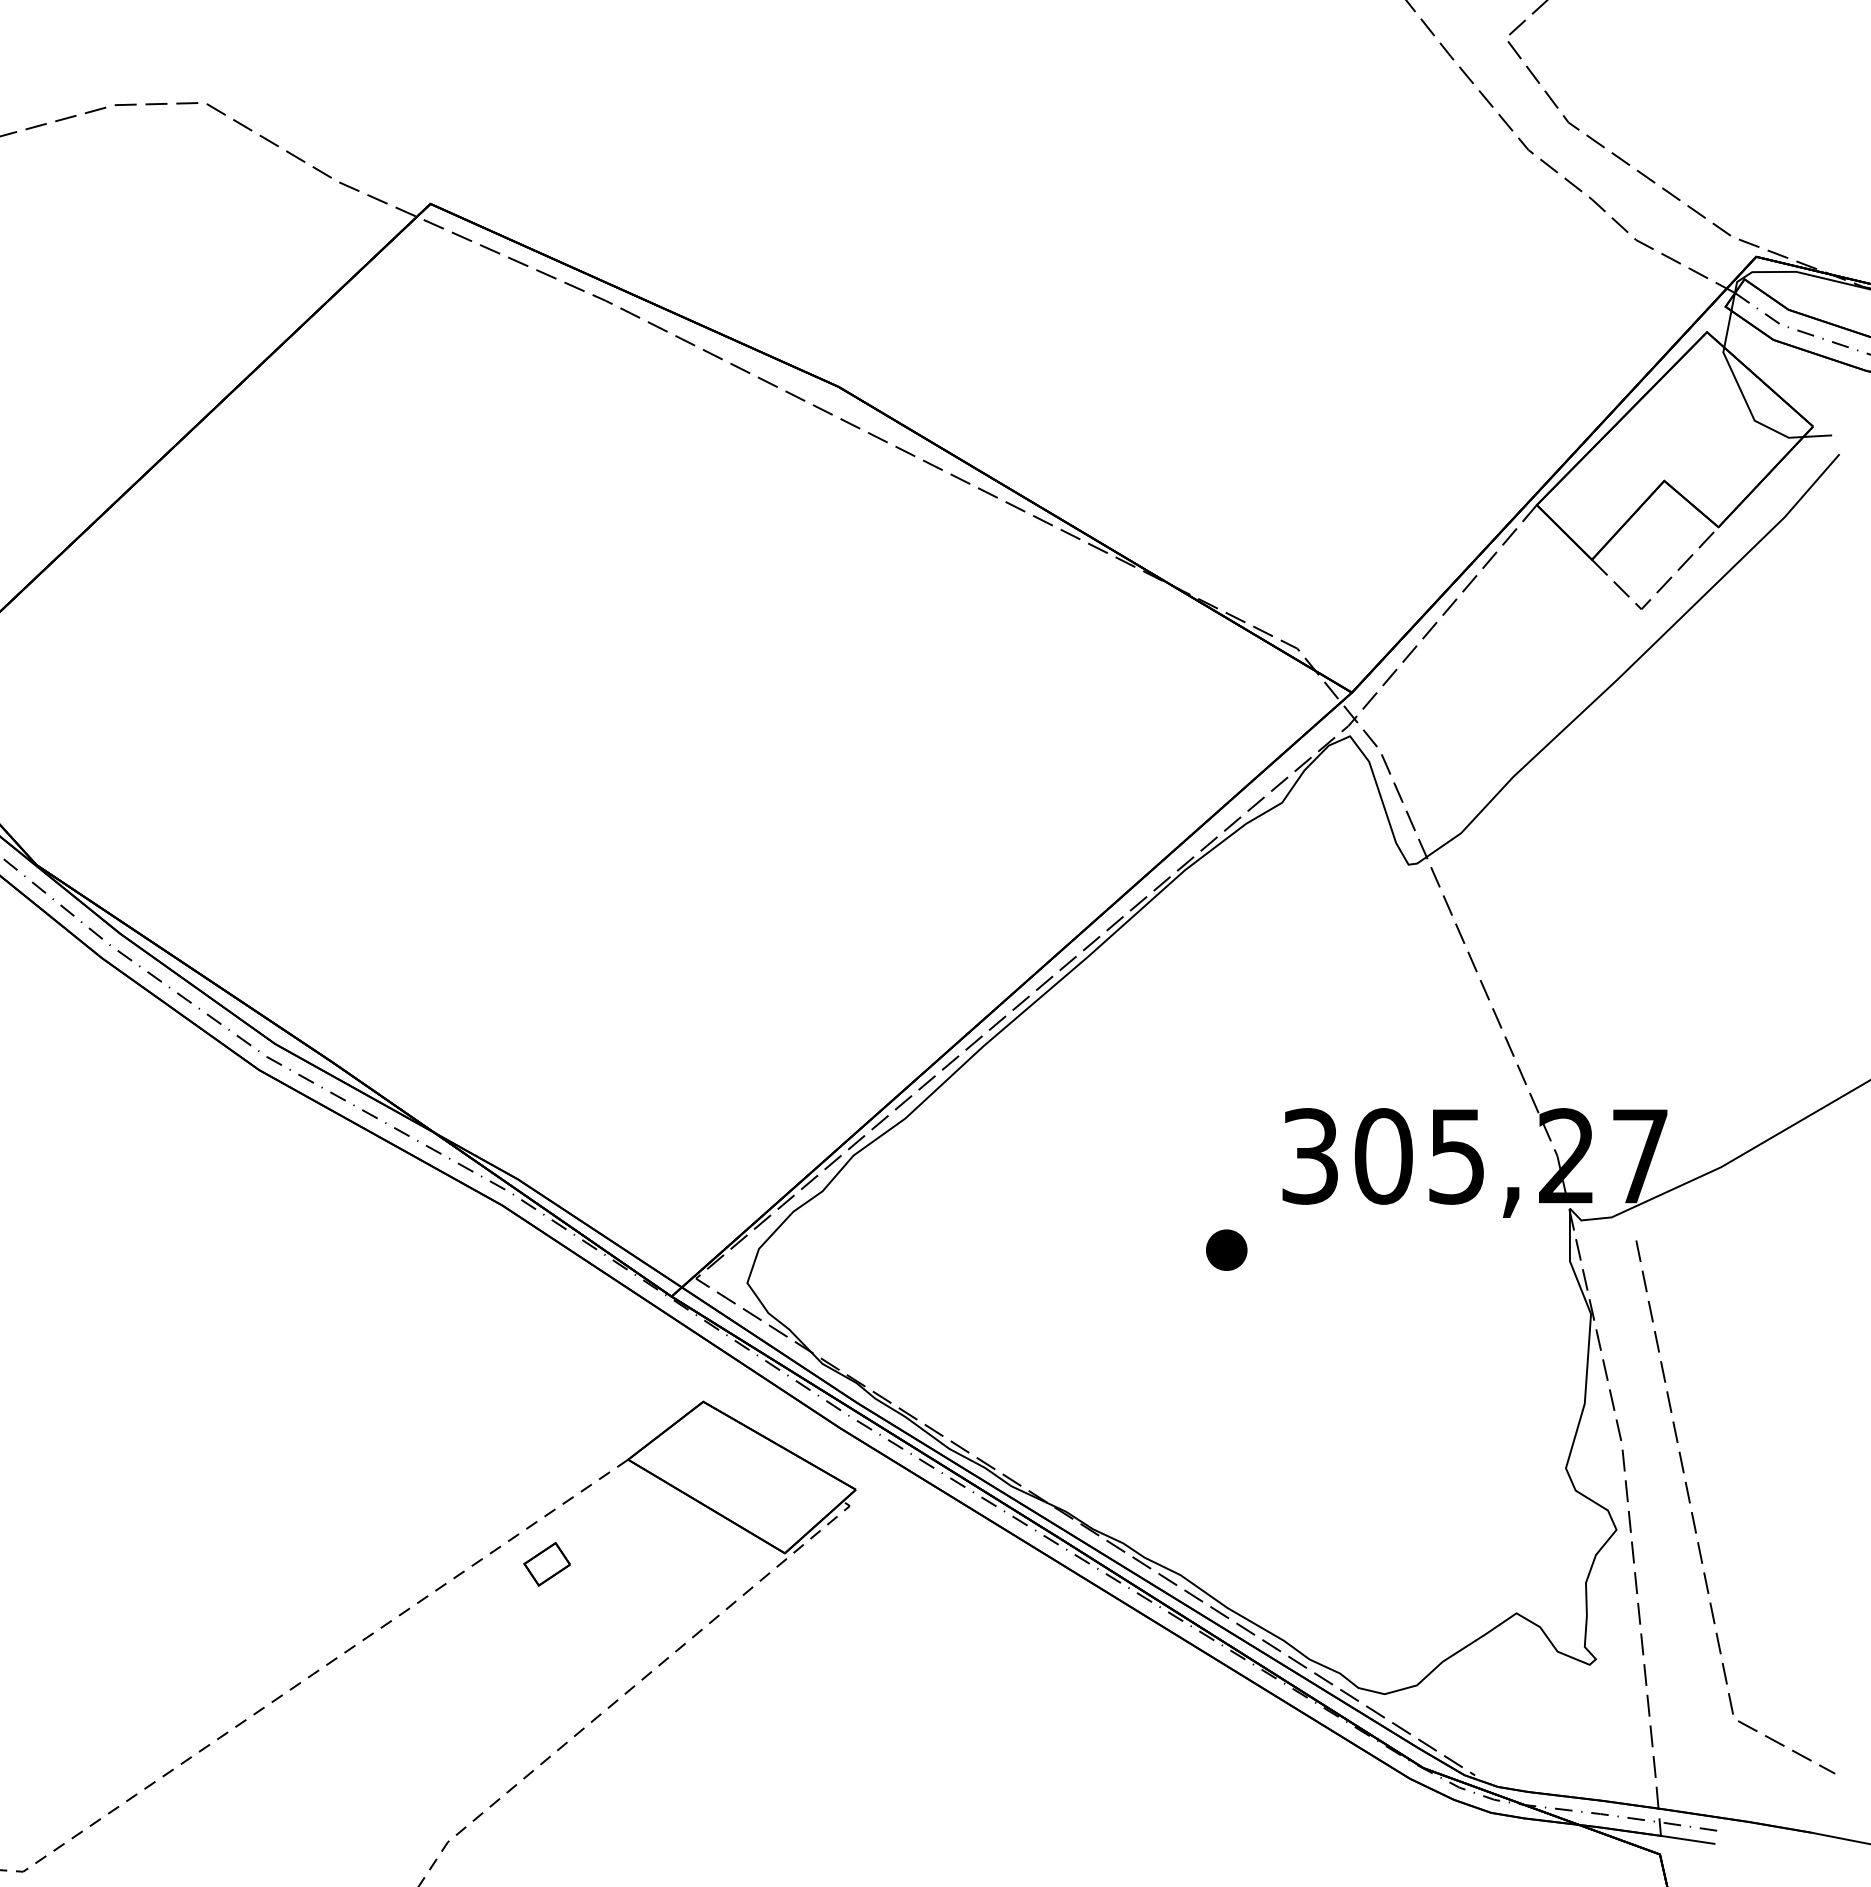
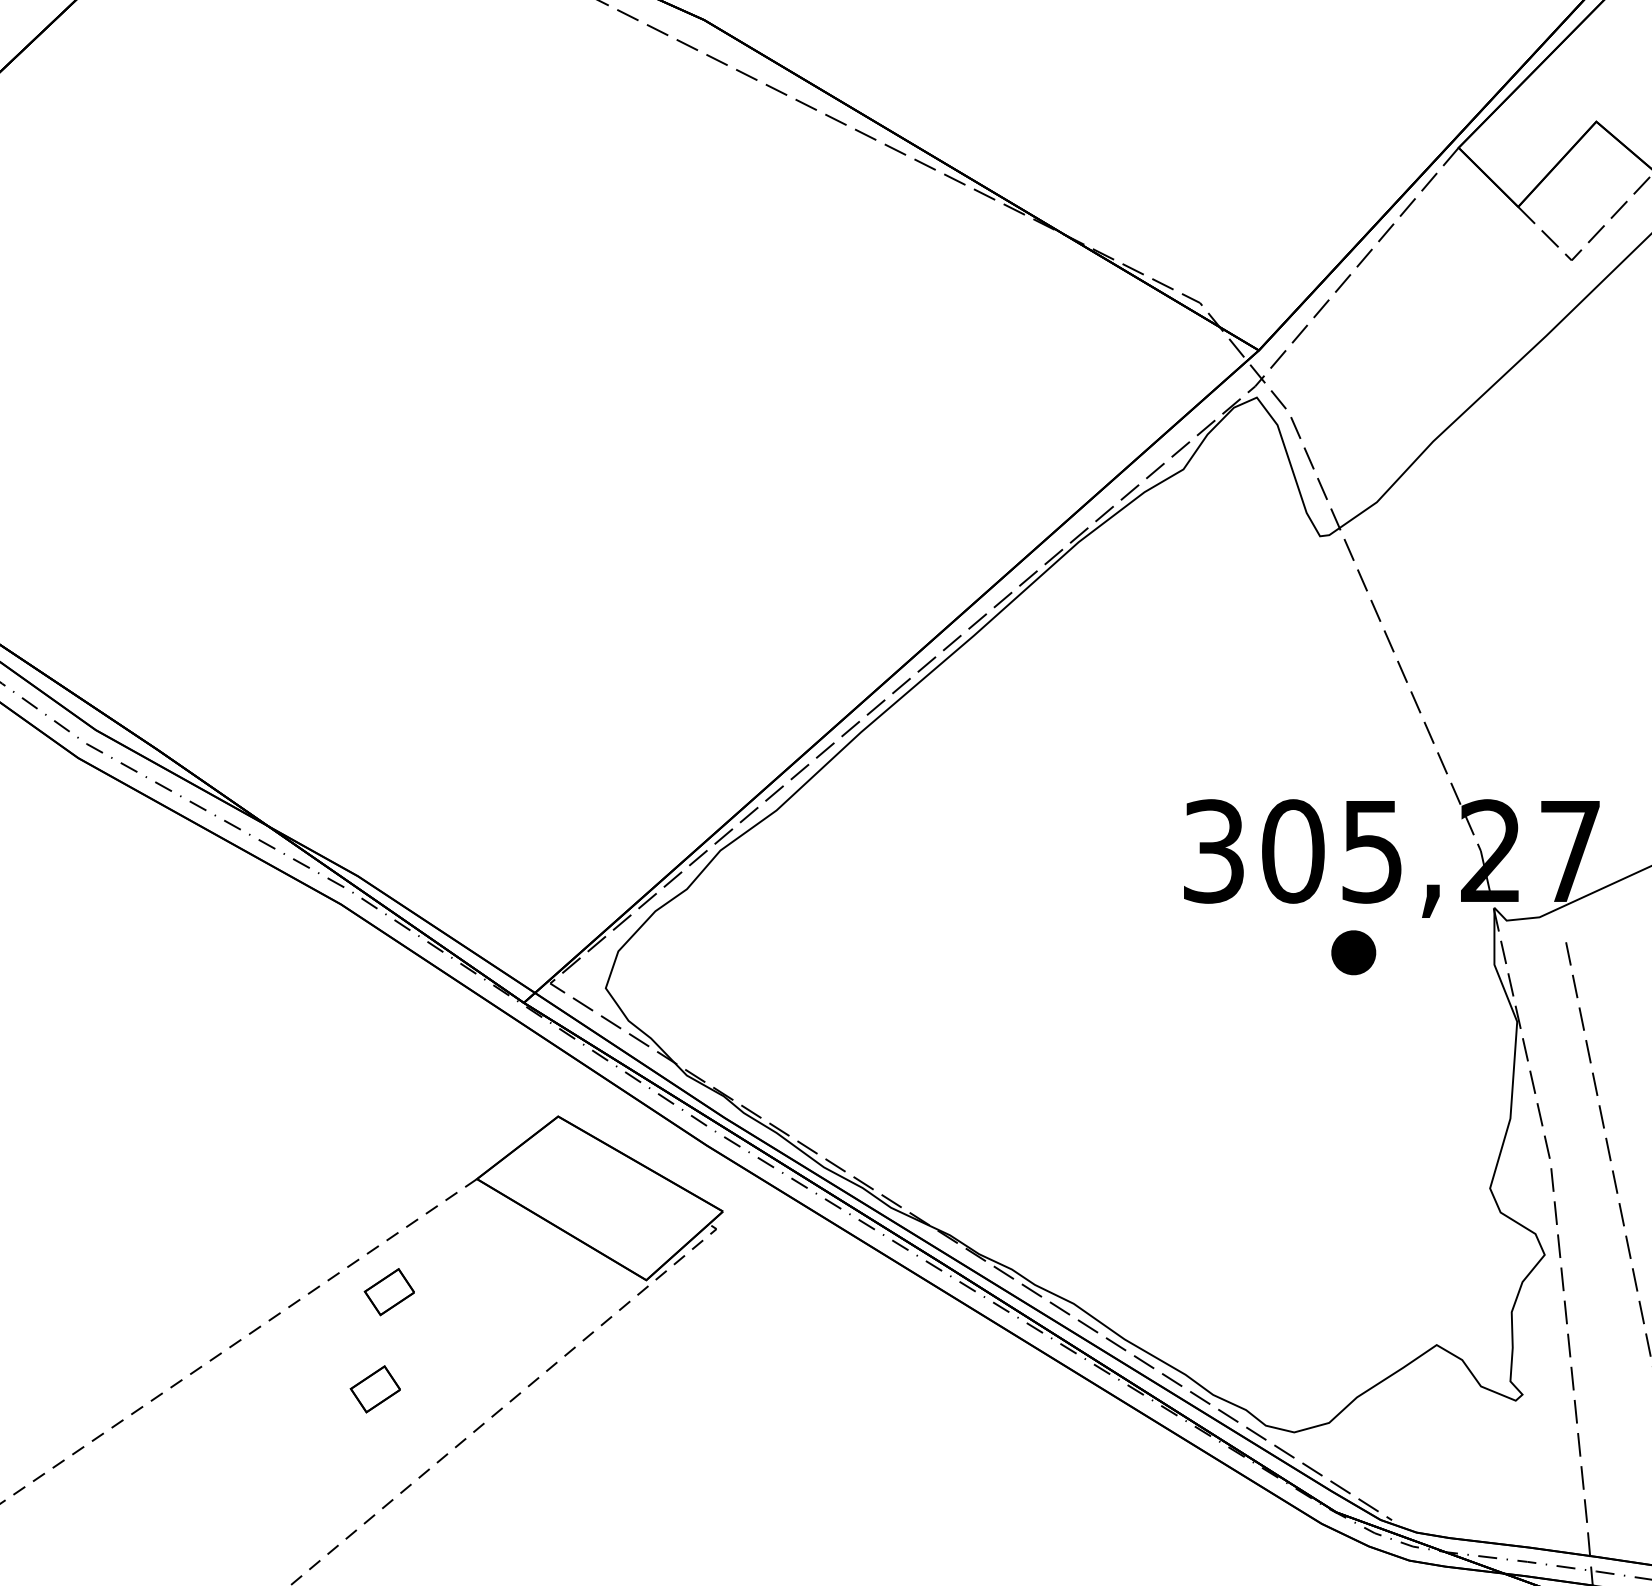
part: (1226, 1249) -> (1353, 952), moved
part: (533, 1654) -> (374, 1389), added

